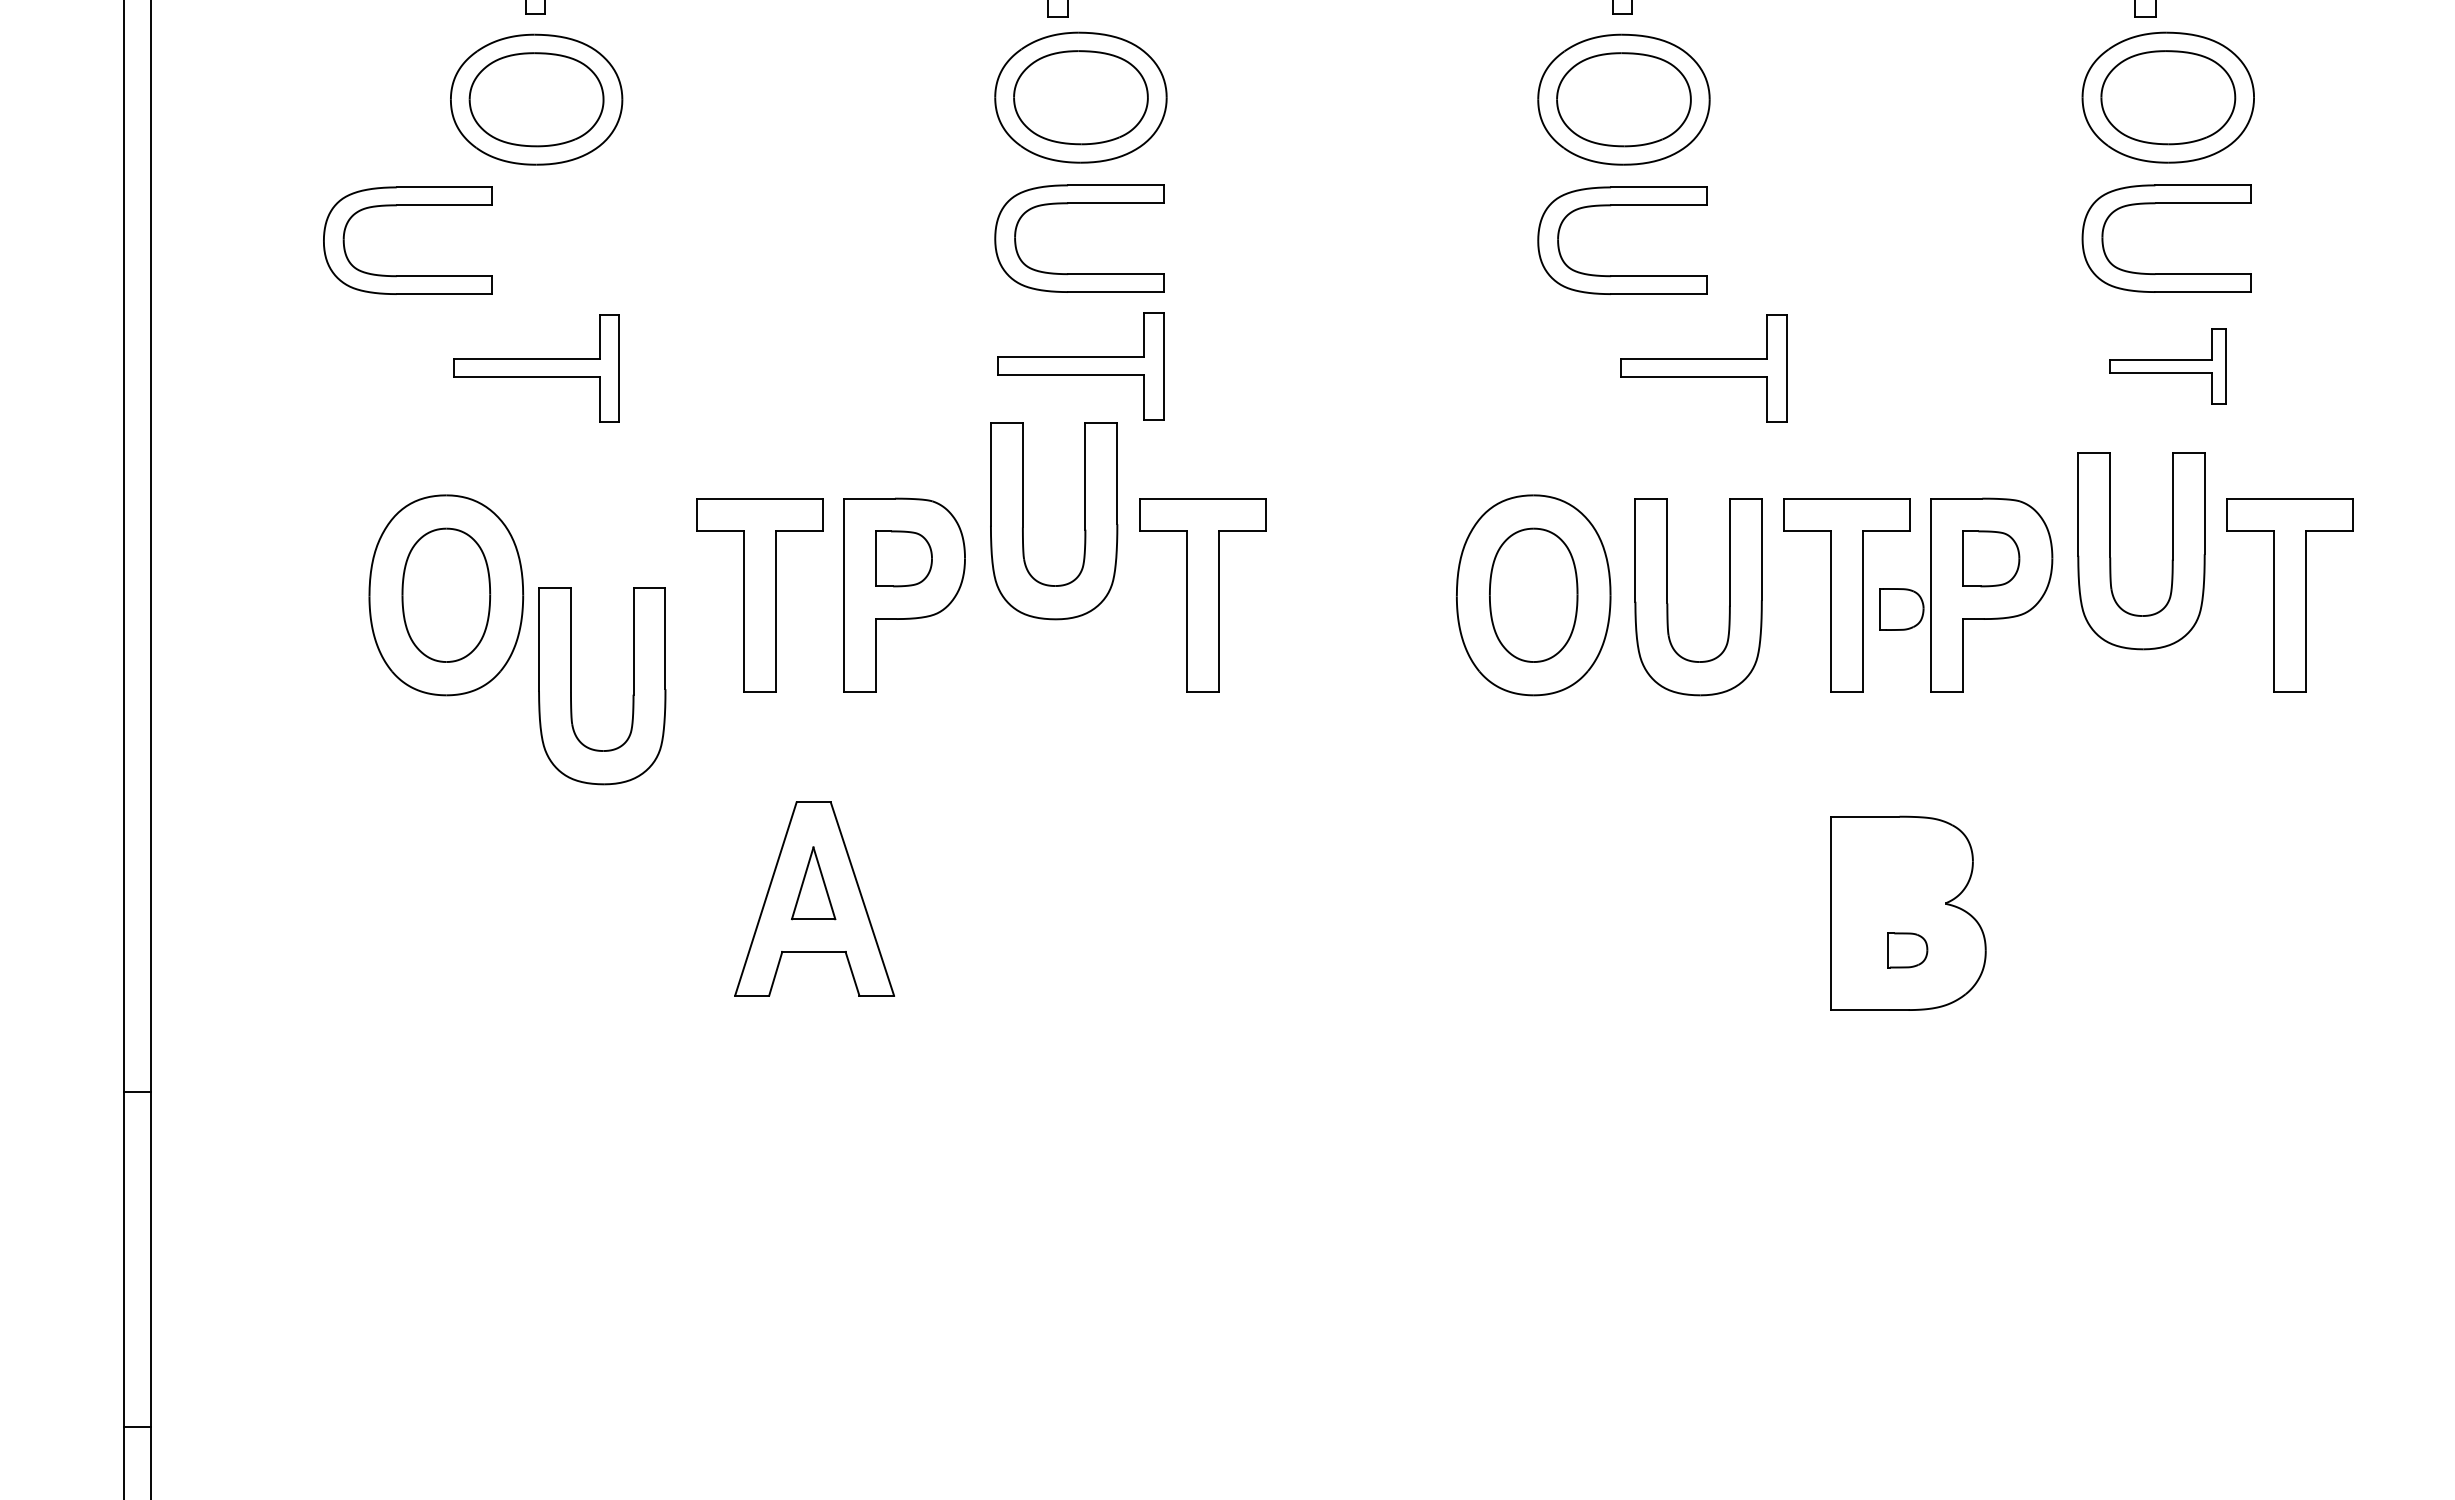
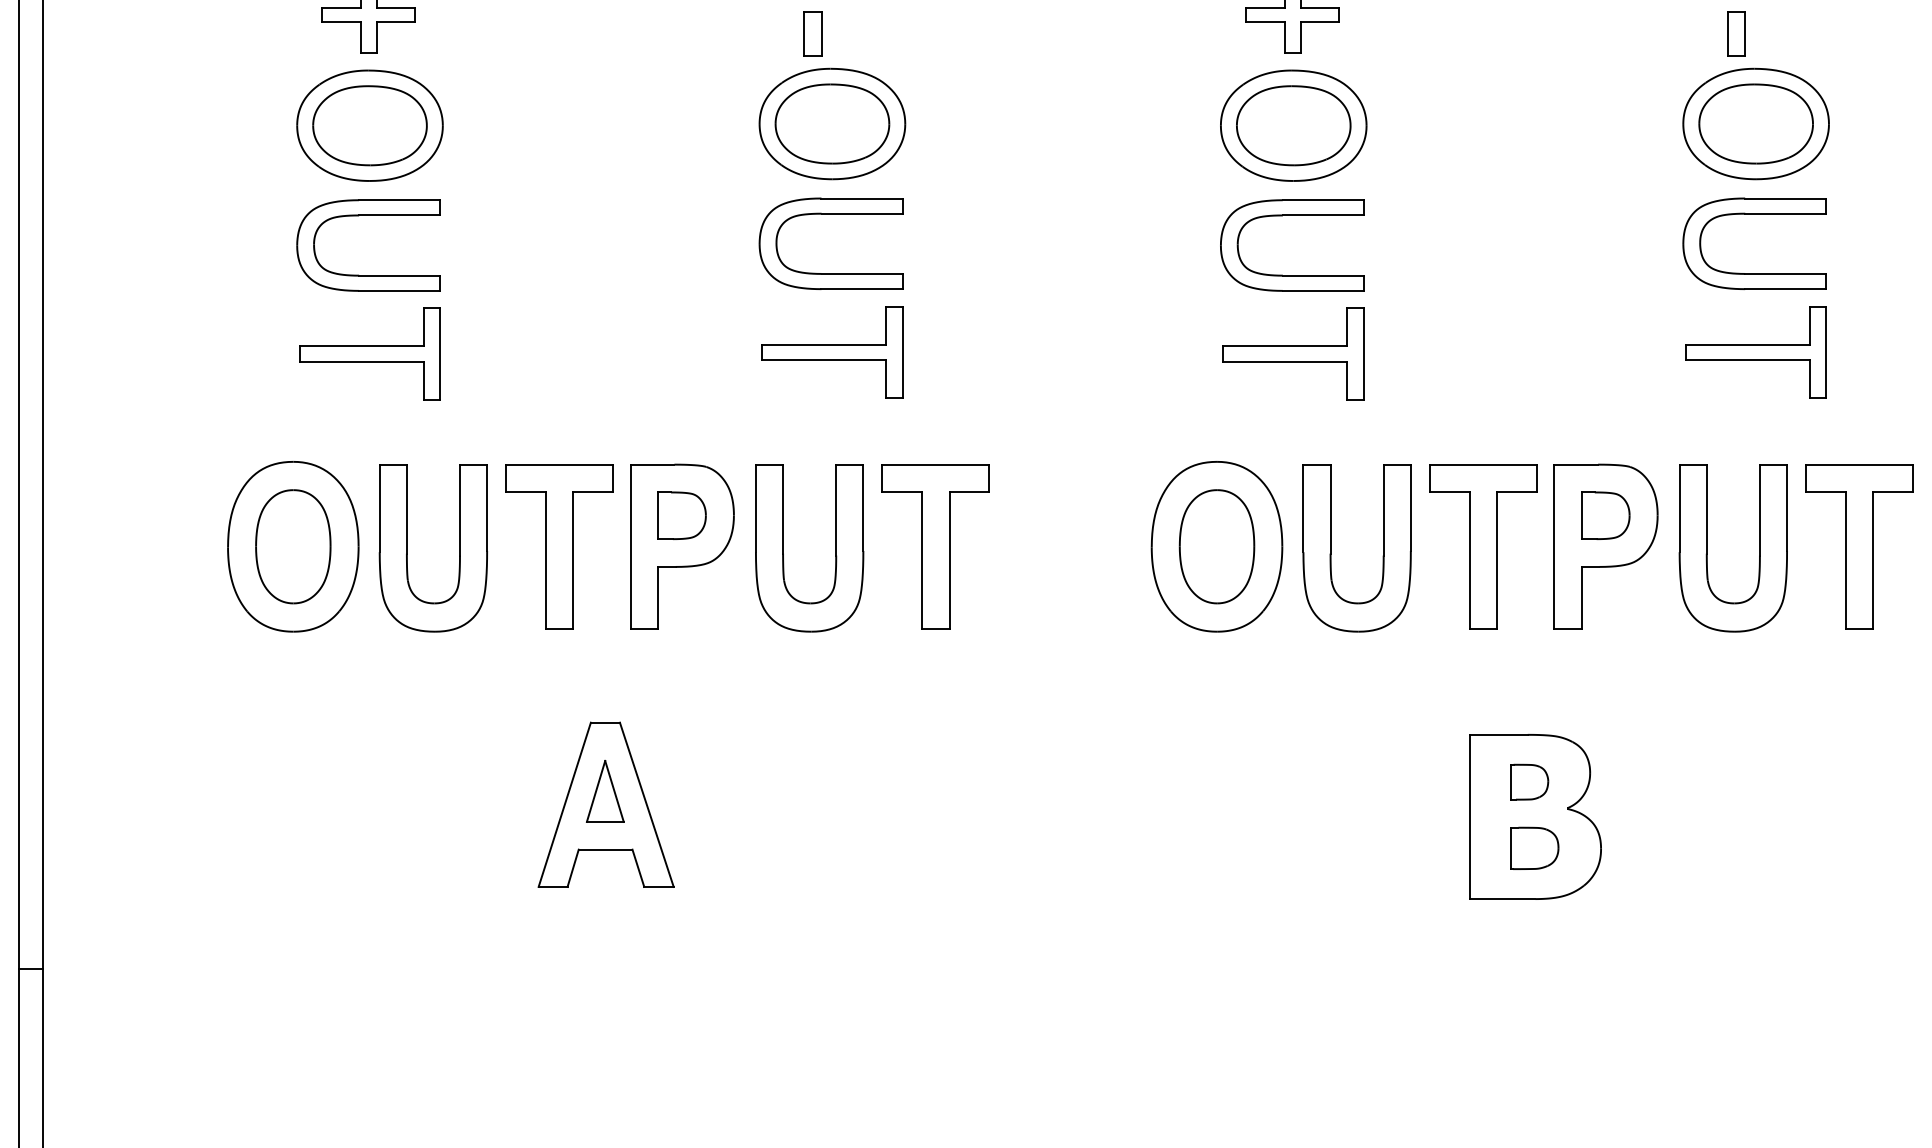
part: (407, 205) -> (368, 215), moved
part: (2167, 366) -> (1755, 352), size x1.43
part: (1703, 368) -> (1293, 354), moved
part: (1084, 521) -> (835, 548), moved
part: (2111, 558) -> (1707, 554), moved
part: (1901, 609) -> (1529, 782), moved
part: (571, 686) -> (407, 548), moved
part: (1907, 950) -> (1534, 848), size x1.43

